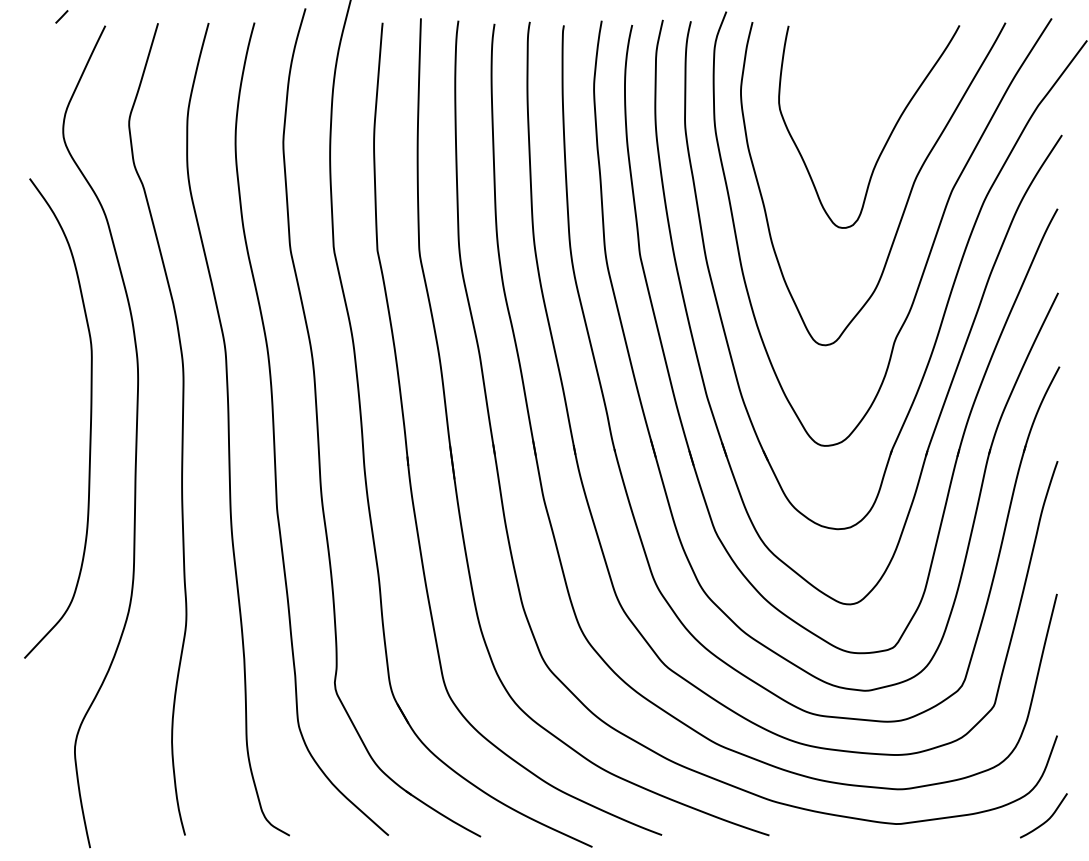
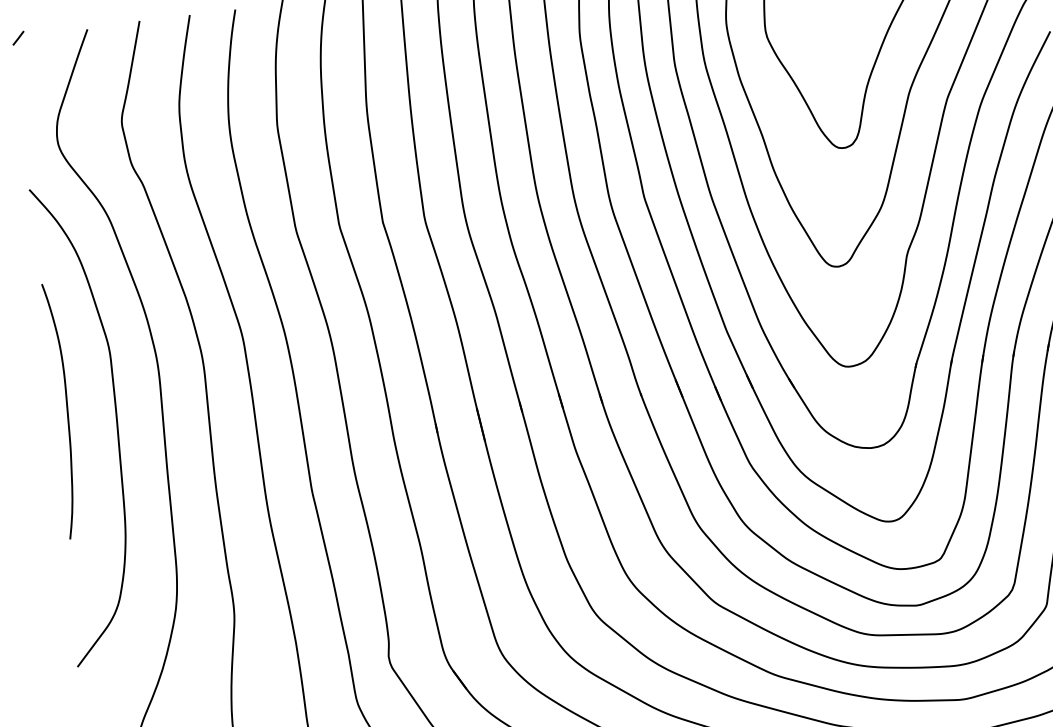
line: (61, 16) -> (18, 37), moved
curve: (42, 401) -> (66, 409), added

